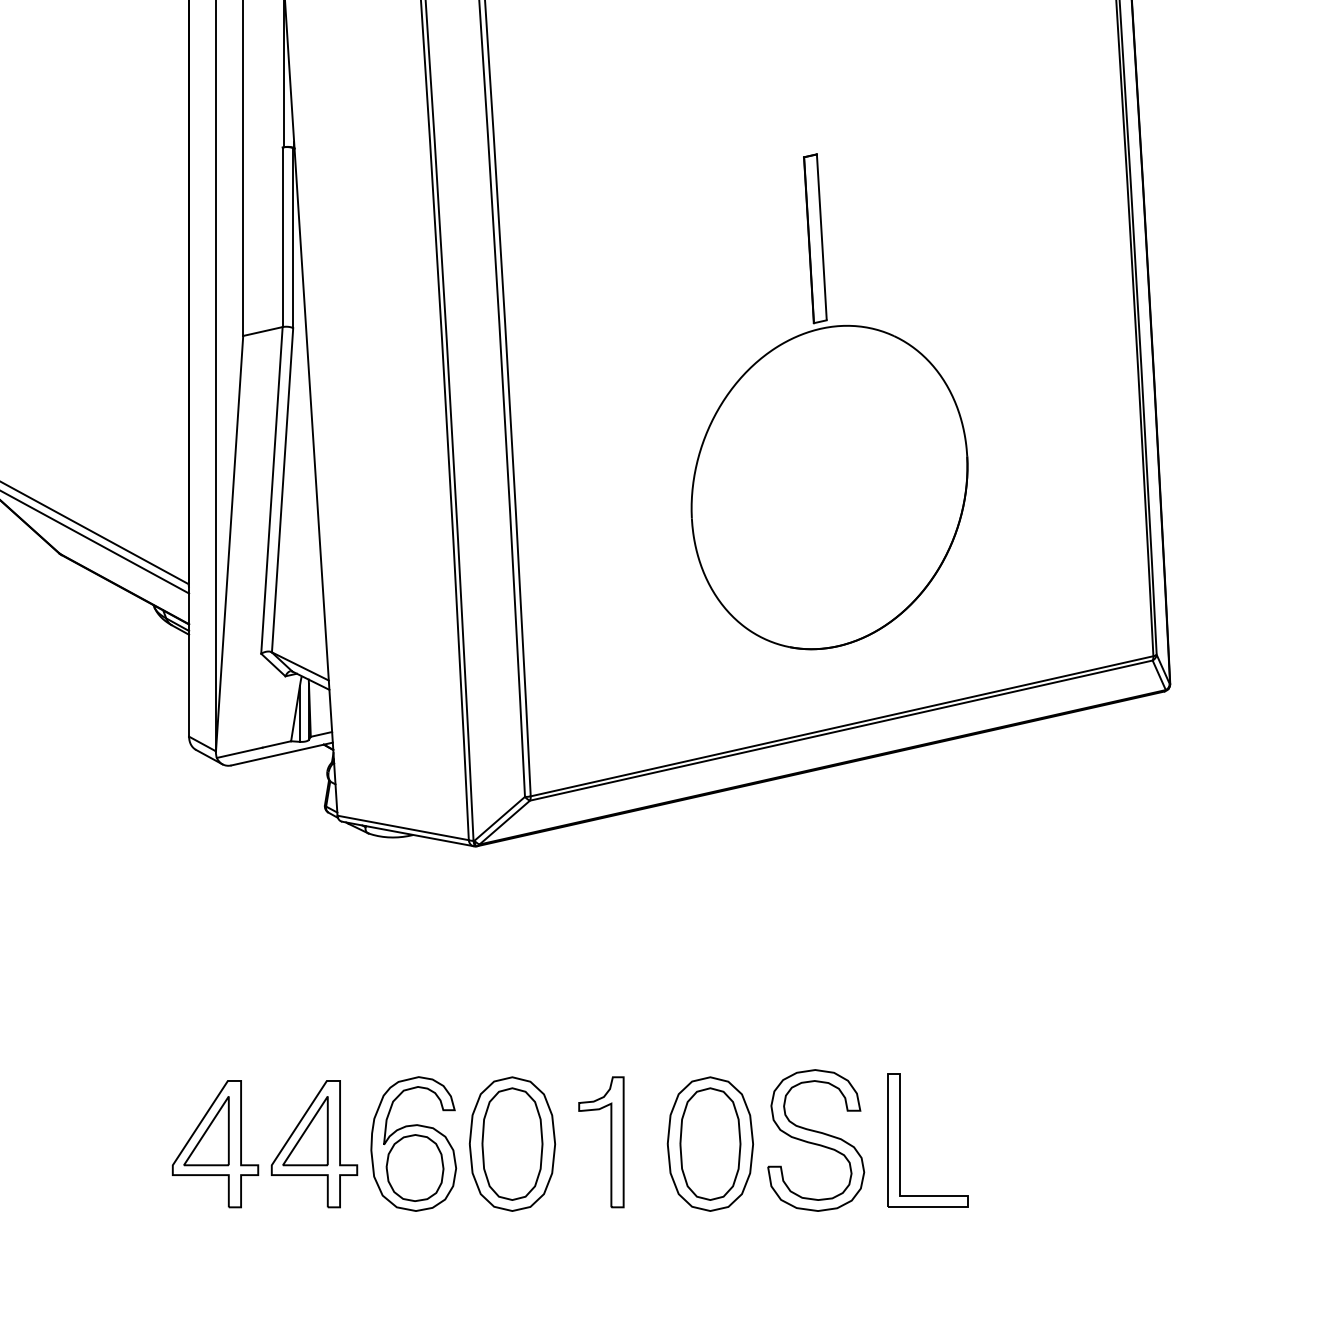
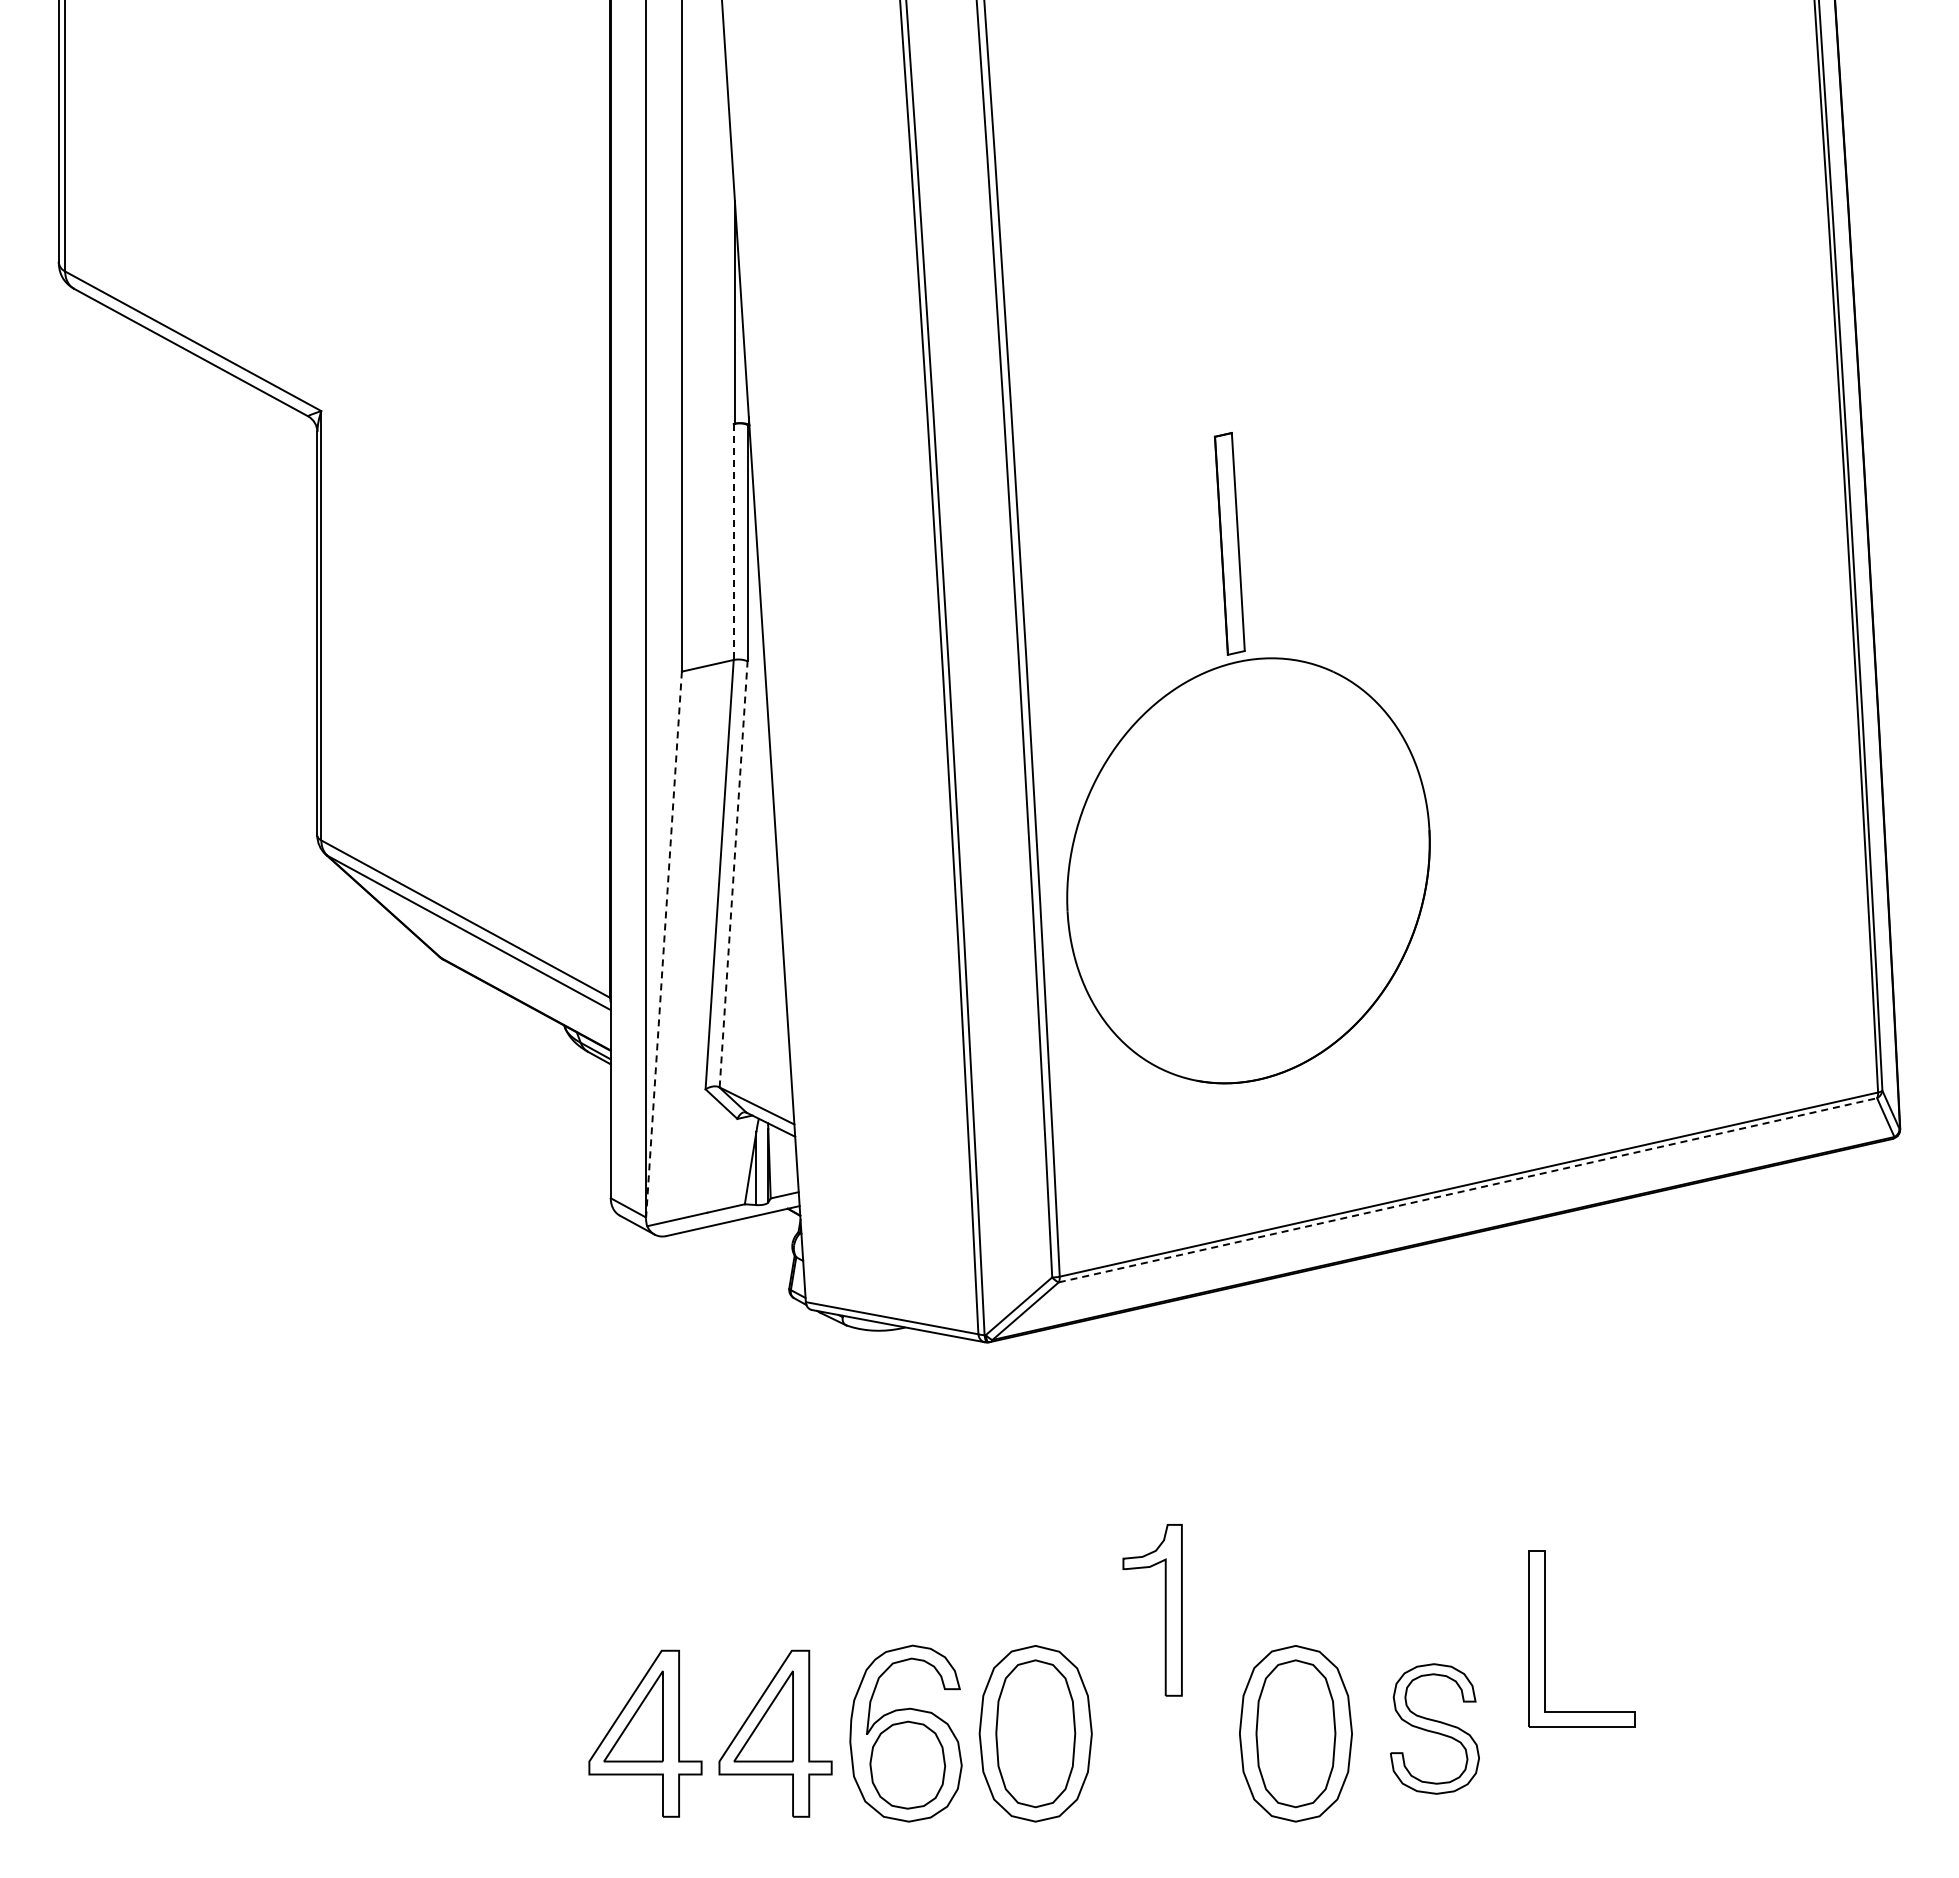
line: (282, 237) -> (733, 542), solid -> dashed
part: (829, 402) -> (1248, 758), moved
line: (282, 489) -> (733, 873), solid -> dashed
line: (229, 544) -> (663, 945), solid -> dashed
line: (841, 730) -> (1468, 1190), solid -> dashed
part: (815, 1140) -> (1434, 1728), size x0.7
part: (900, 1140) -> (1545, 1638), moved
part: (610, 1142) -> (1164, 1610), moved

